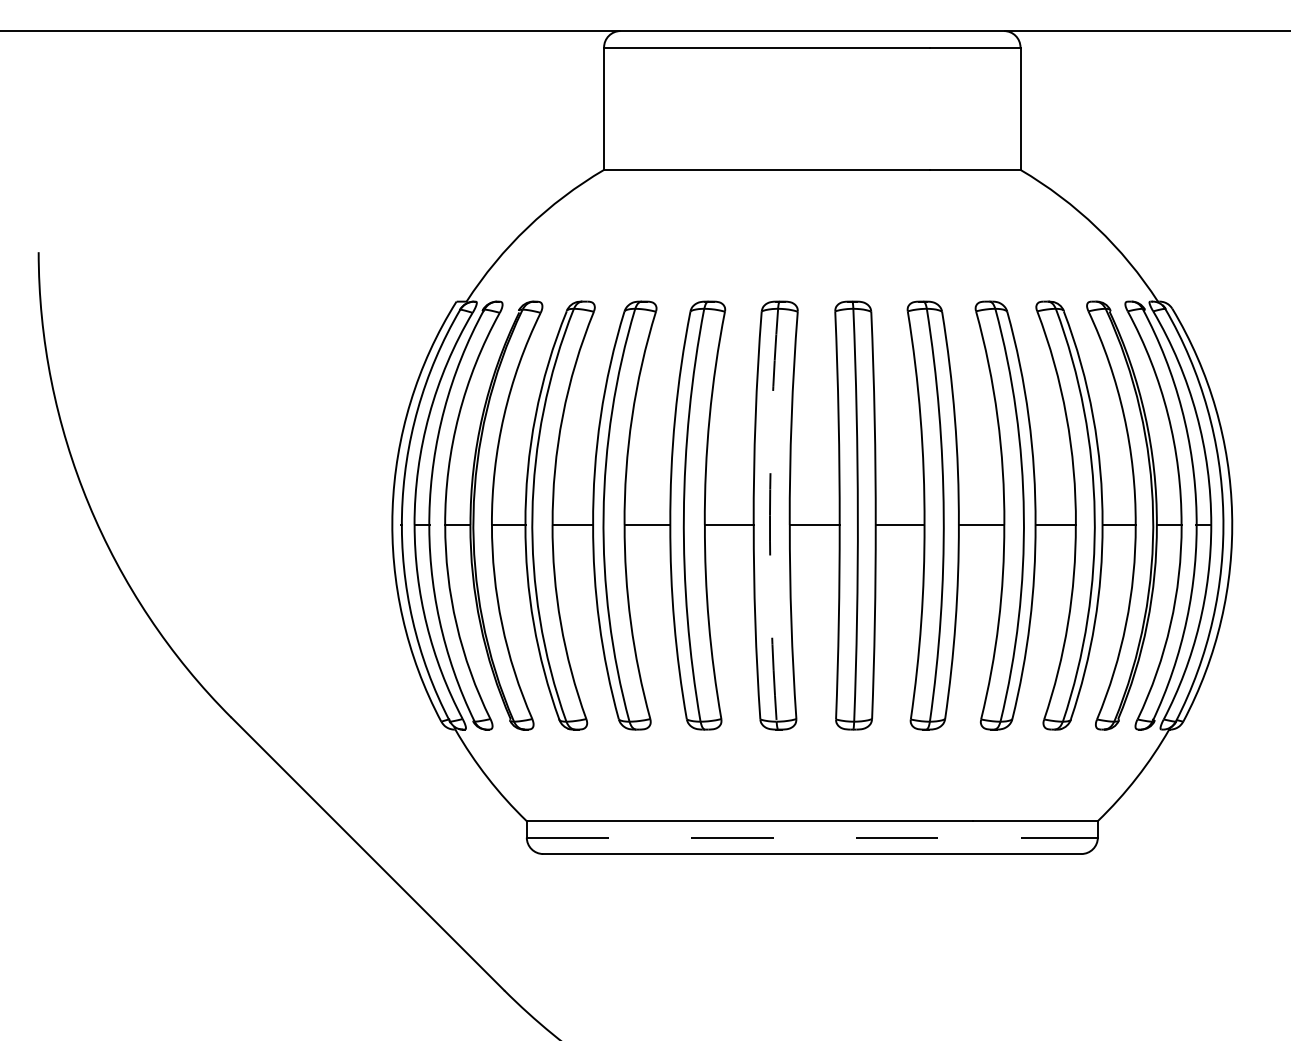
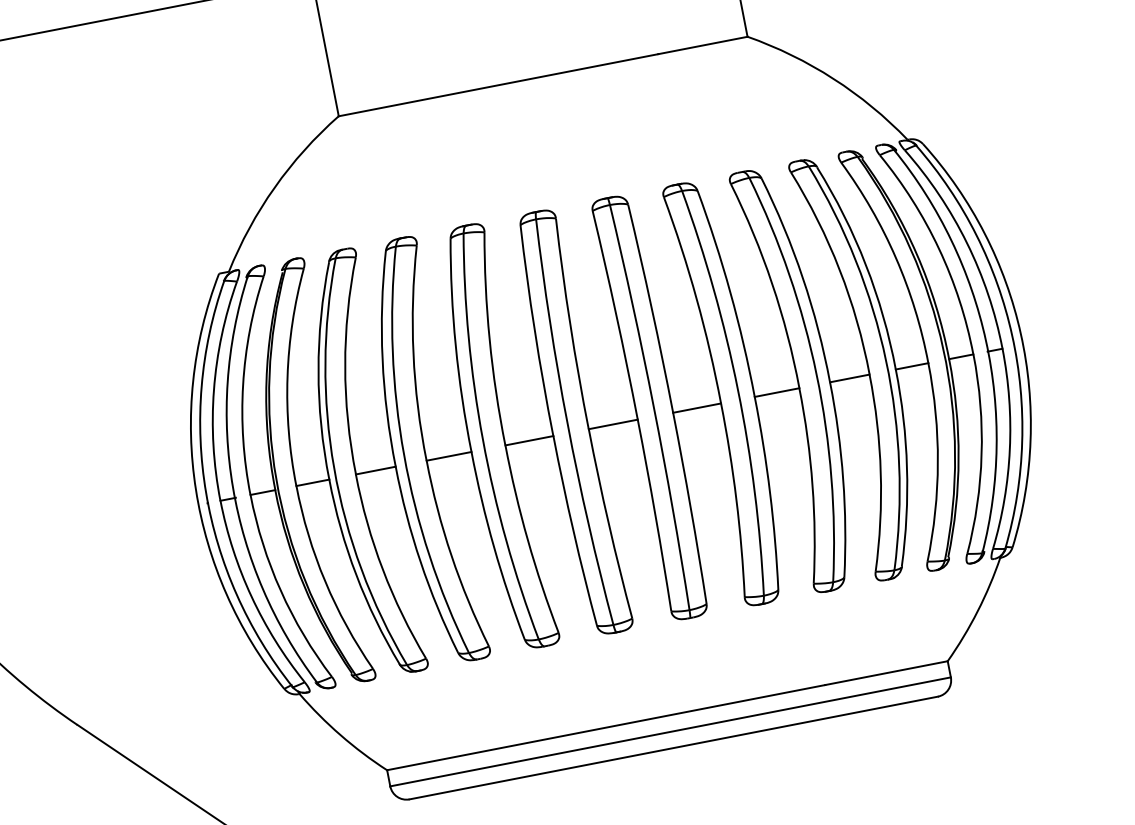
arc: (770, 515) -> (568, 423), dashed -> solid
line: (812, 837) -> (670, 731), dashed -> solid

